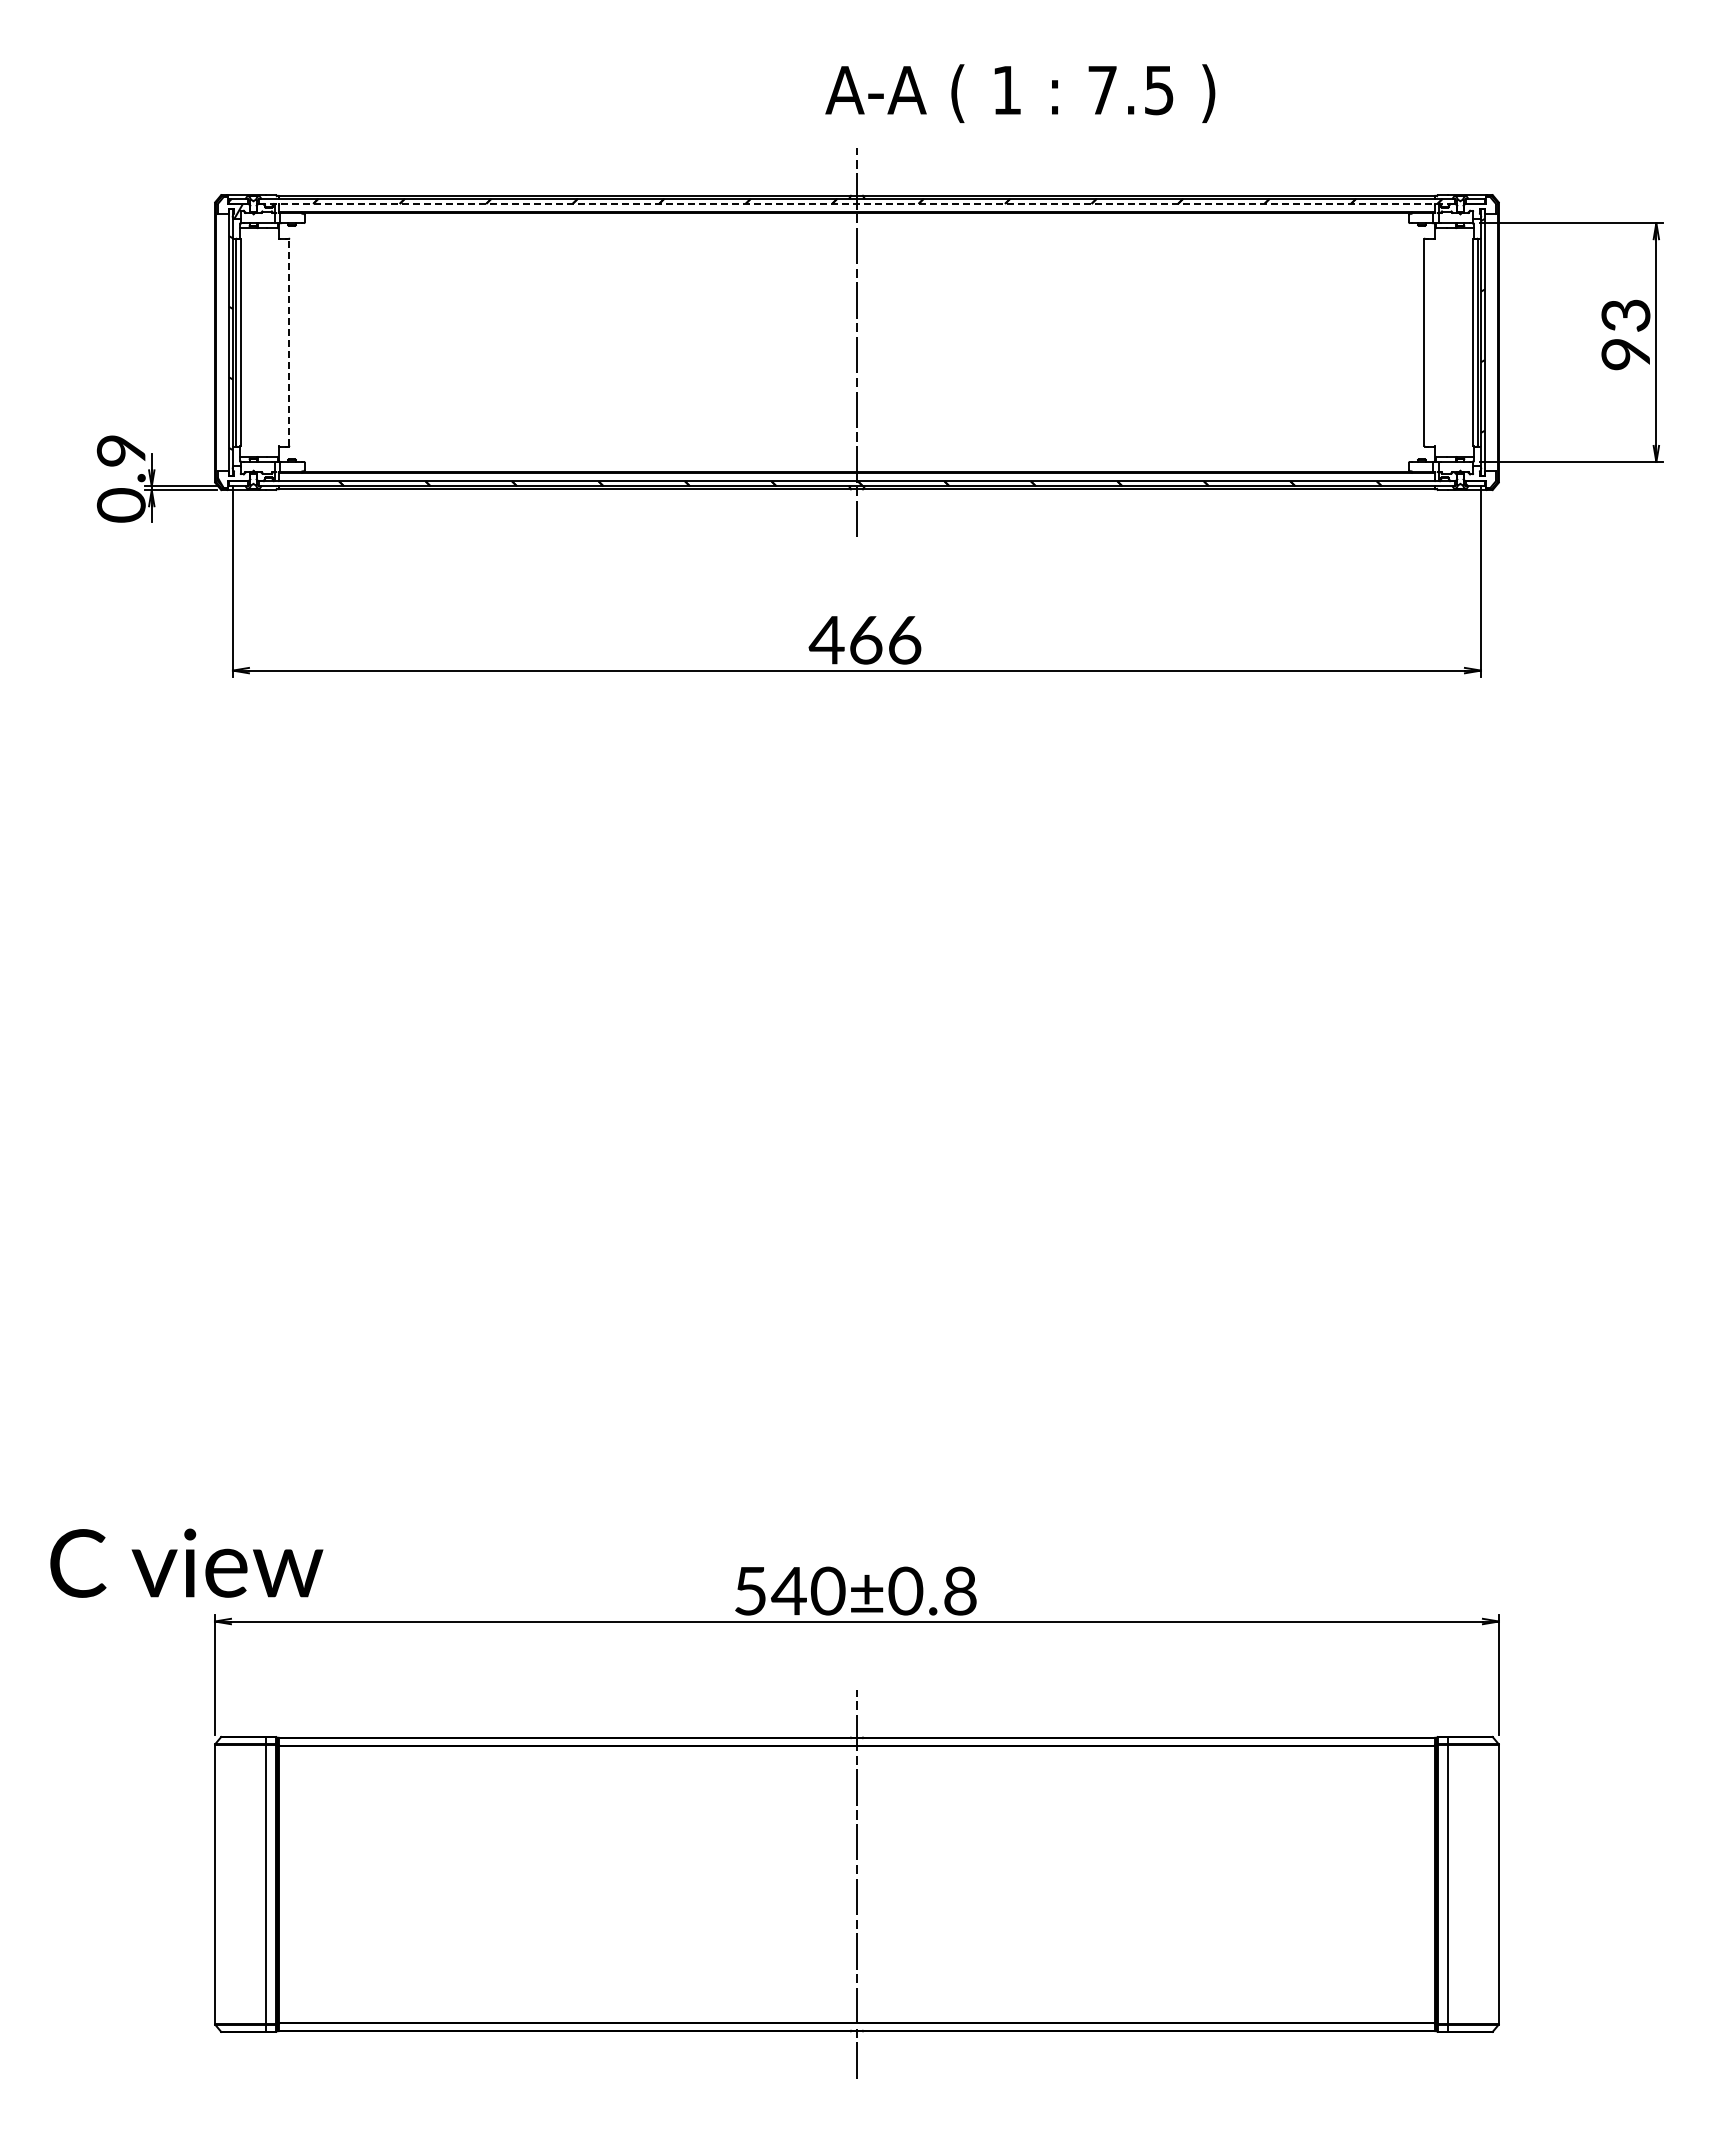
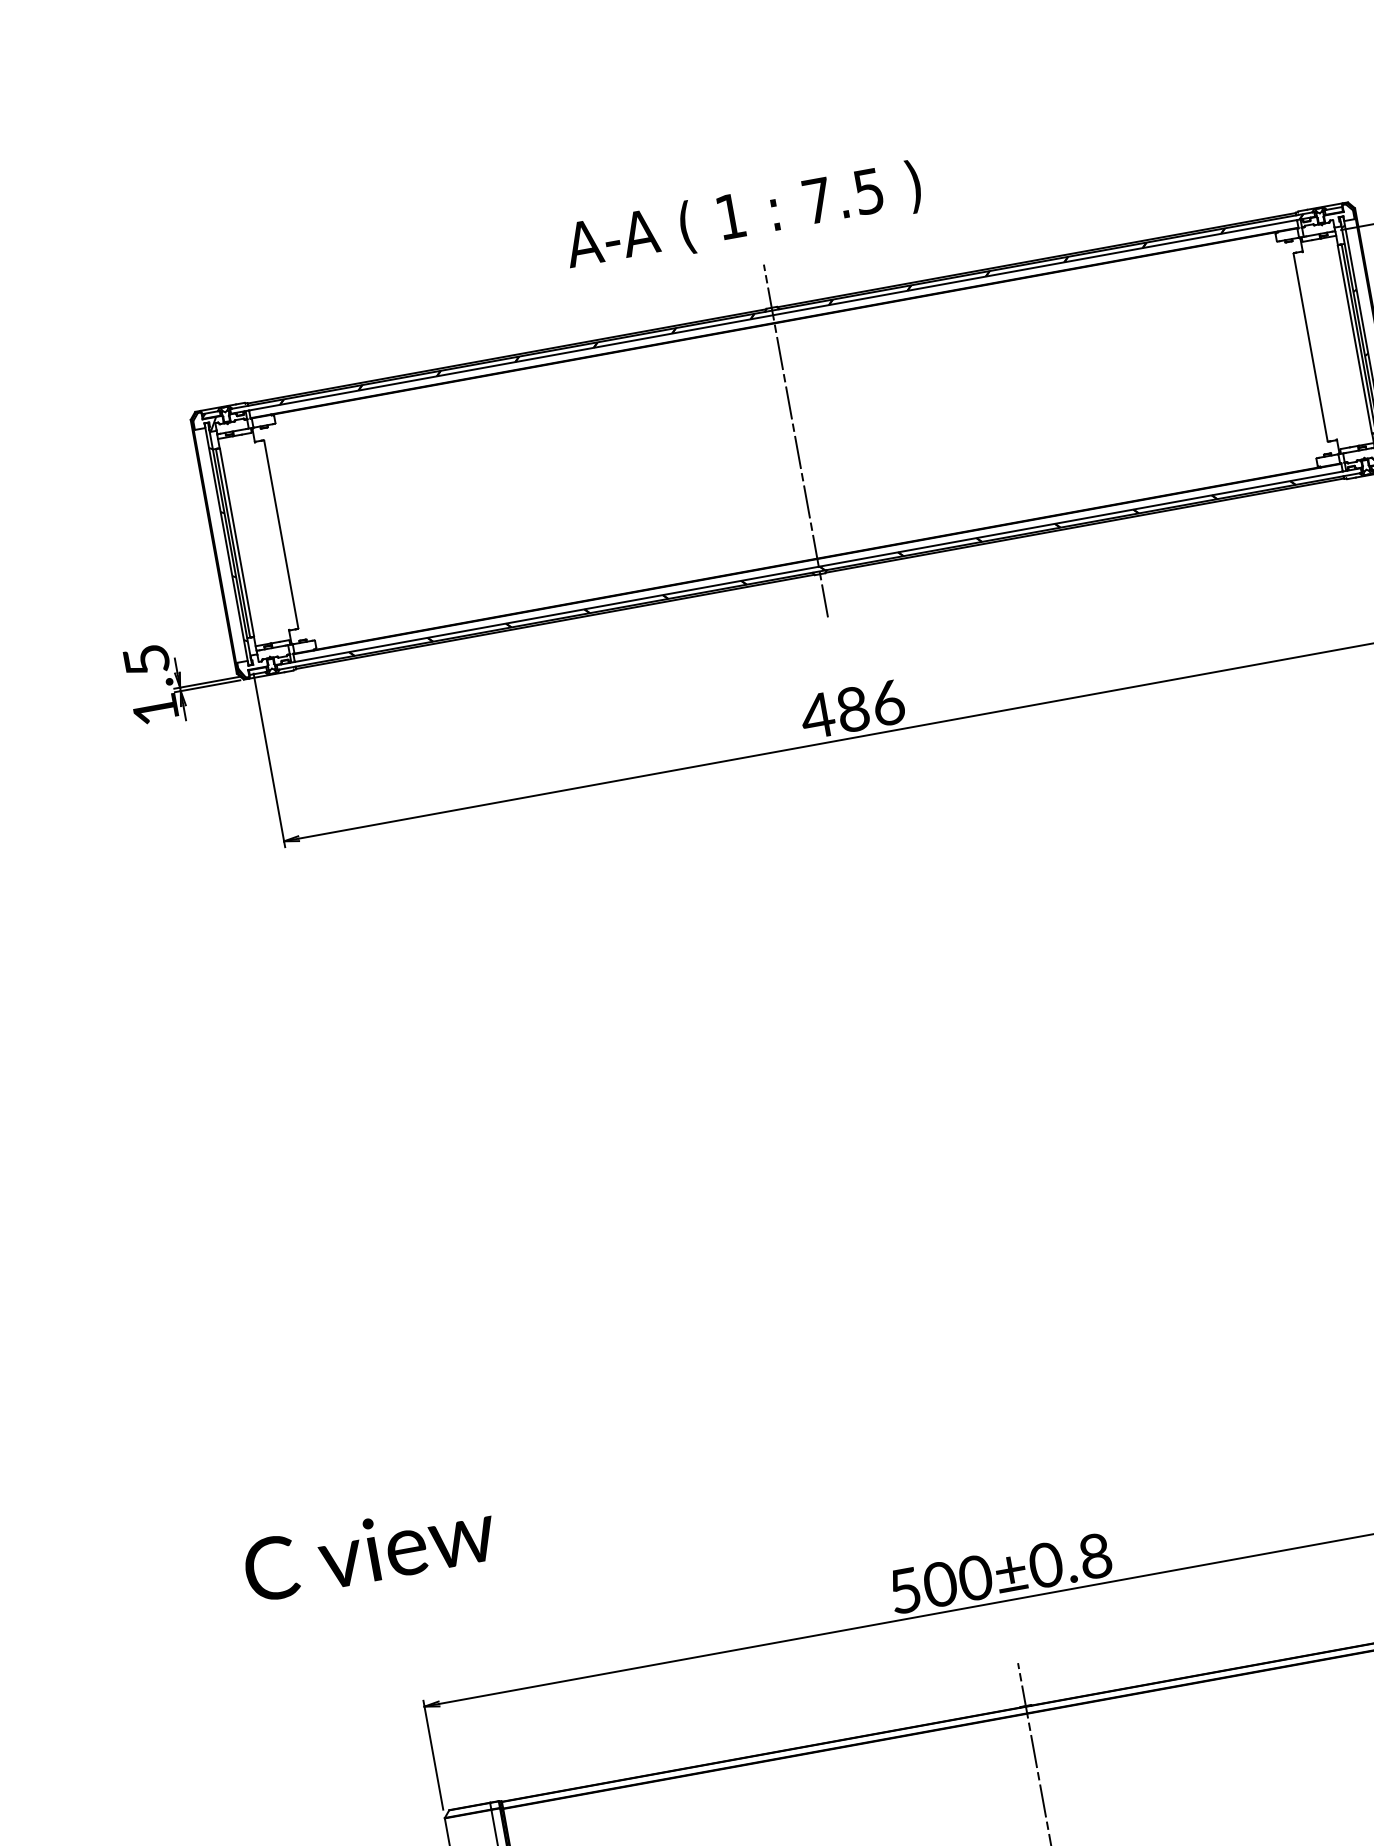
text: (1020, 93) -> (743, 217), moved
line: (856, 203) -> (772, 314), dashed -> solid
line: (289, 342) -> (281, 534), dashed -> solid
text: (120, 478) -> (150, 685), 0.9 -> 1.5
text: (865, 639) -> (852, 708), 466 -> 486
text: (186, 1562) -> (369, 1549), moved
text: (788, 1590) -> (939, 1583), 540±0.8 -> 500±0.8

